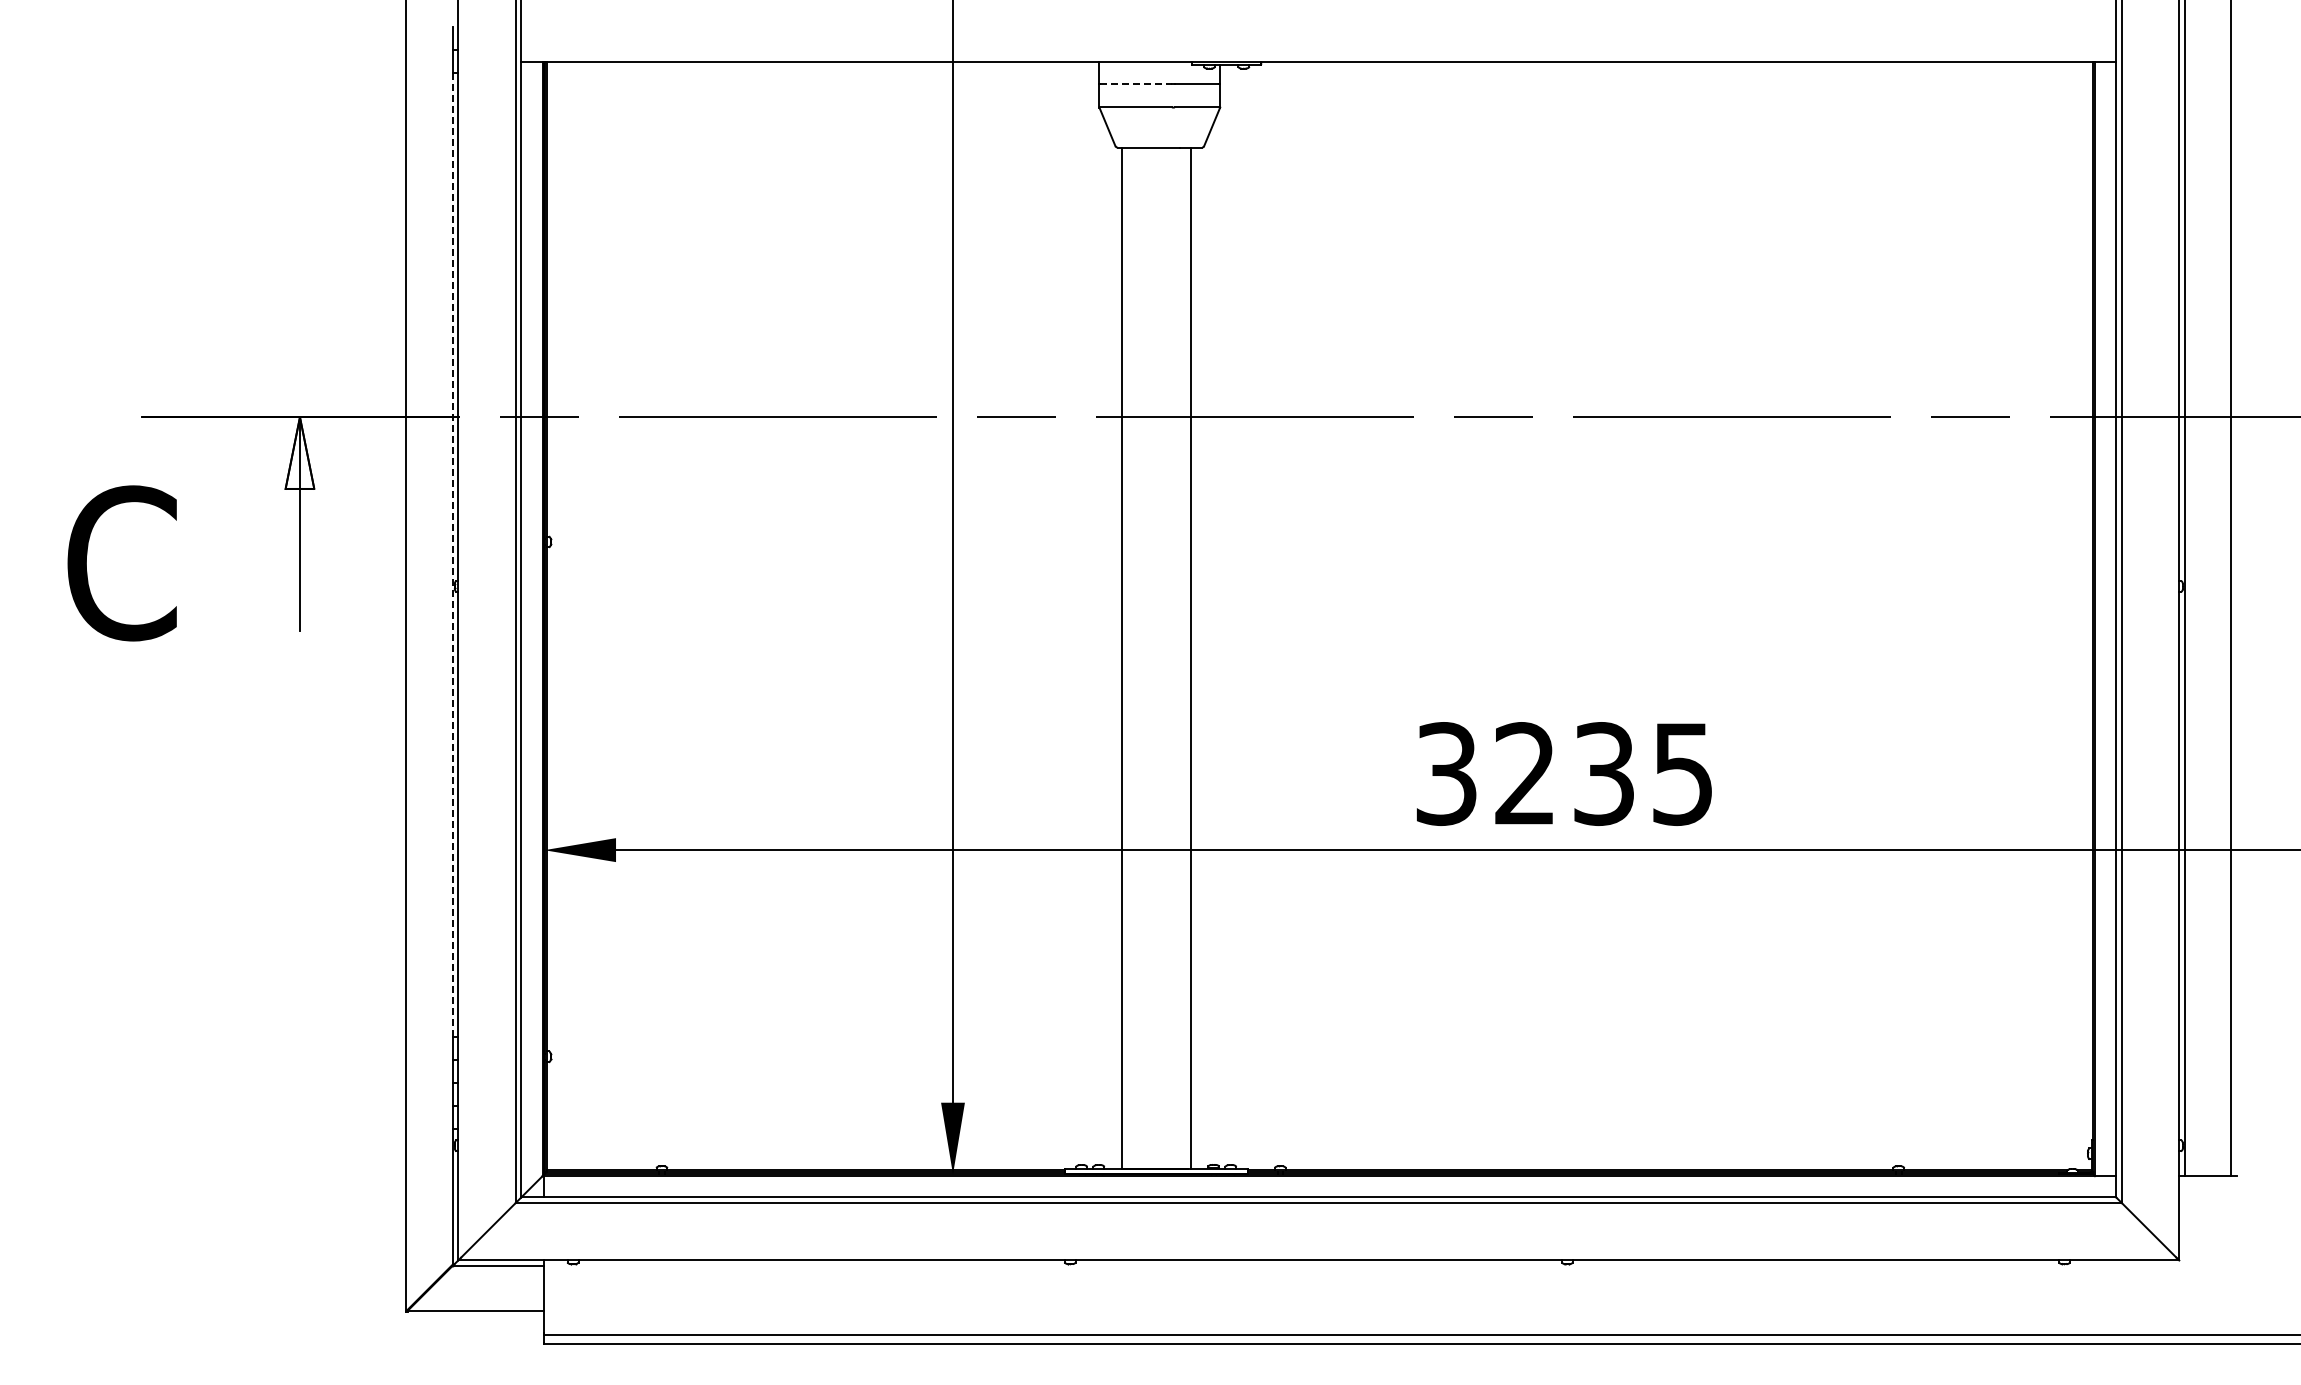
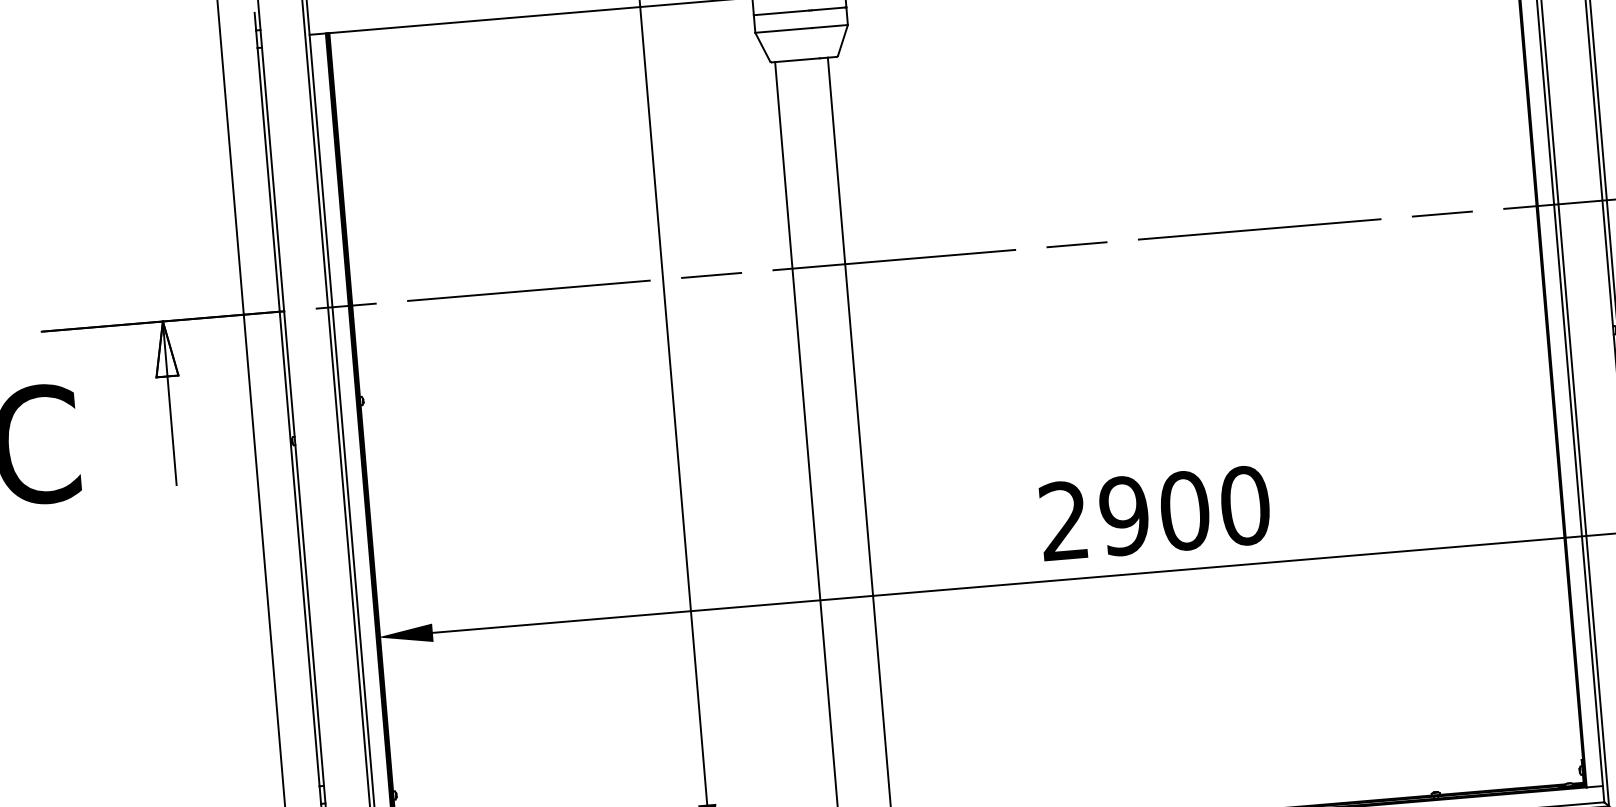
line: (1136, 84) -> (782, 12), dashed -> solid
line: (452, 554) -> (288, 416), dashed -> solid
text: (1565, 773) -> (1155, 513), 3235 -> 2900

